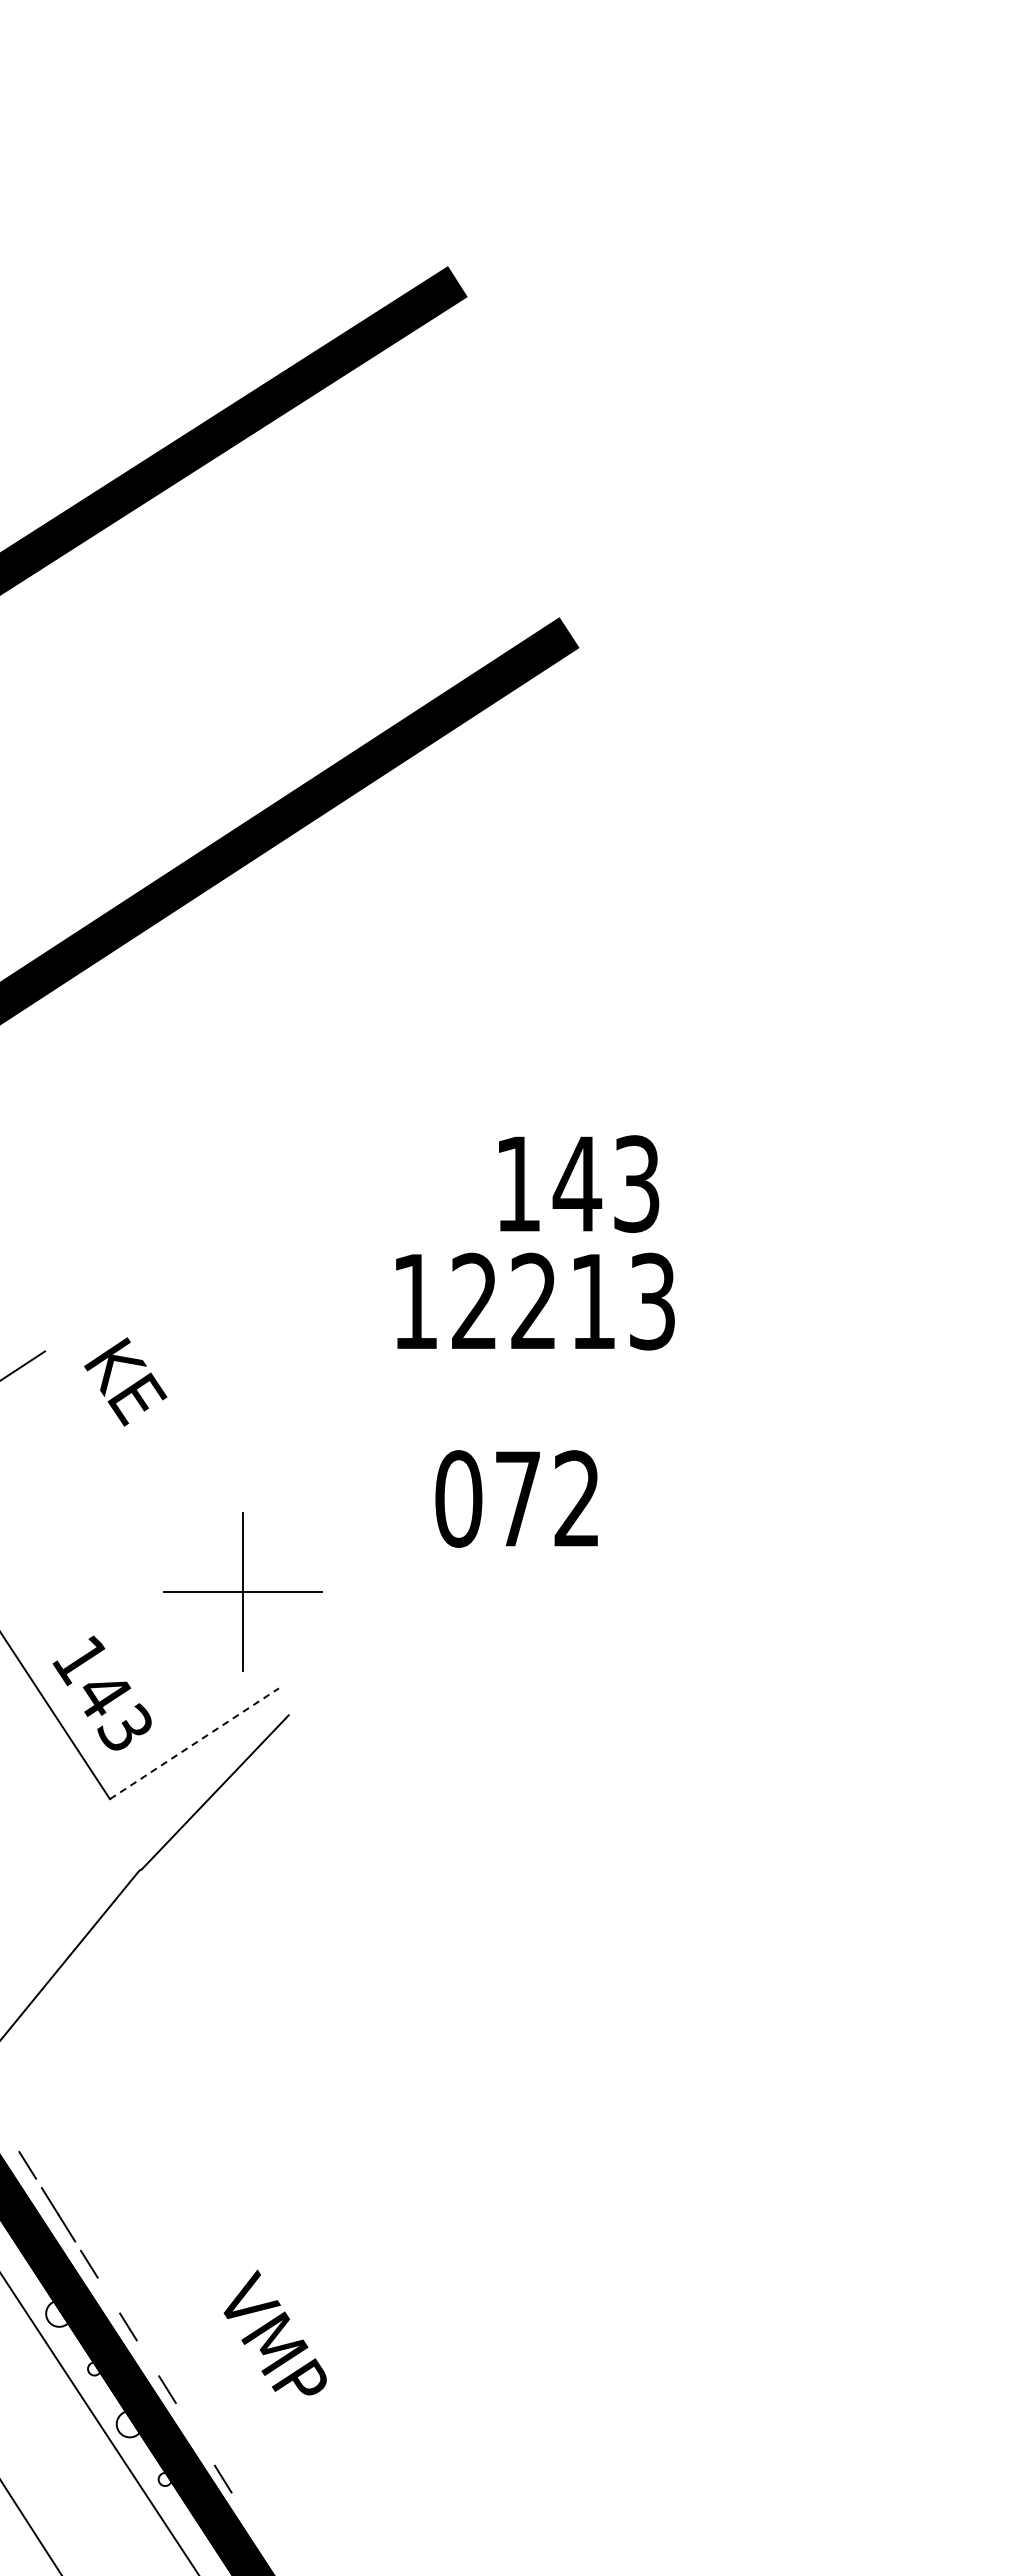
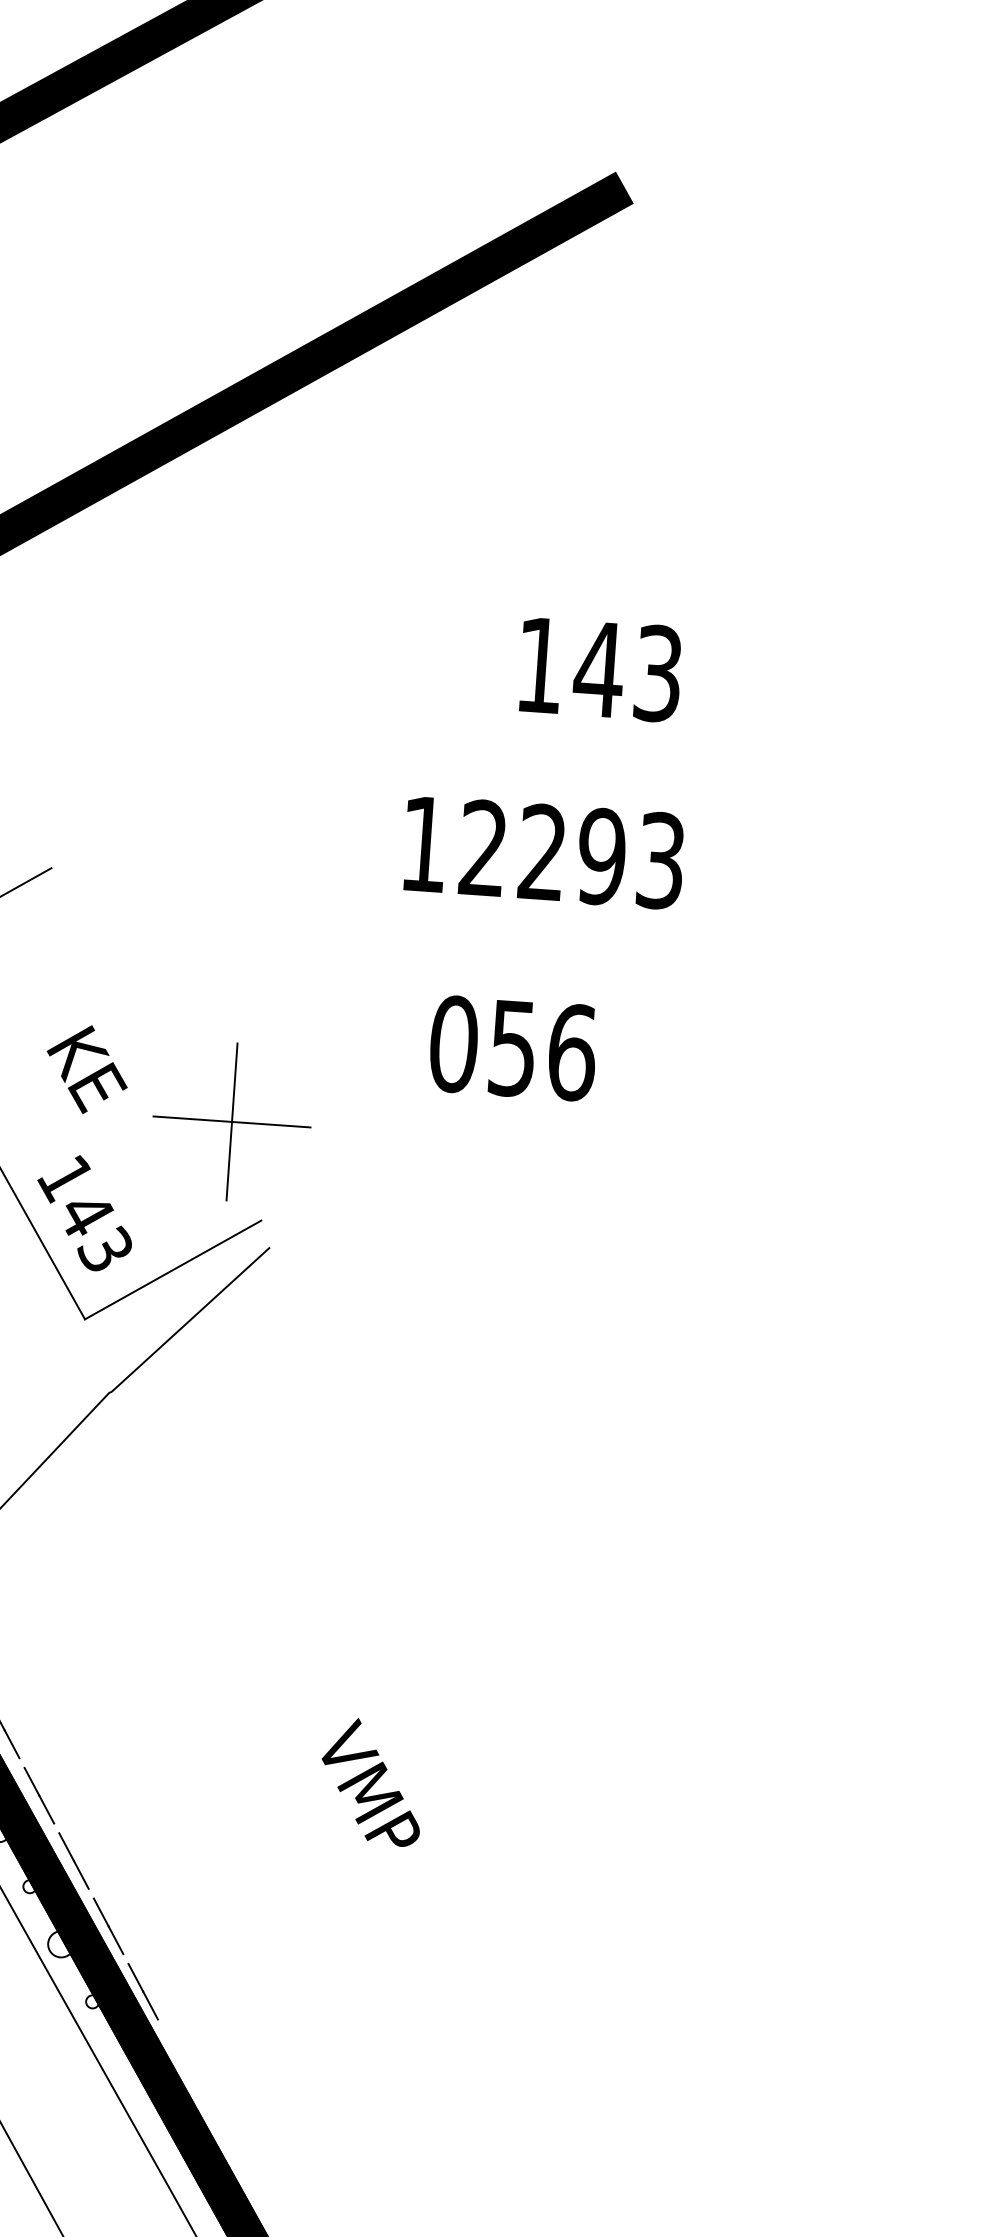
text: (579, 1183) -> (601, 669), moved
text: (592, 1301) -> (601, 856), 12213 -> 12293
text: (125, 1381) -> (87, 1069), moved
text: (548, 1498) -> (543, 1050), 072 -> 056
line: (194, 1743) -> (173, 1269), dashed -> solid
line: (105, 2290) -> (46, 1809), added
text: (274, 2332) -> (370, 1781), moved
line: (144, 2353) -> (80, 1874), added
line: (183, 2416) -> (115, 1940), added
line: (206, 2452) -> (135, 1977), added

